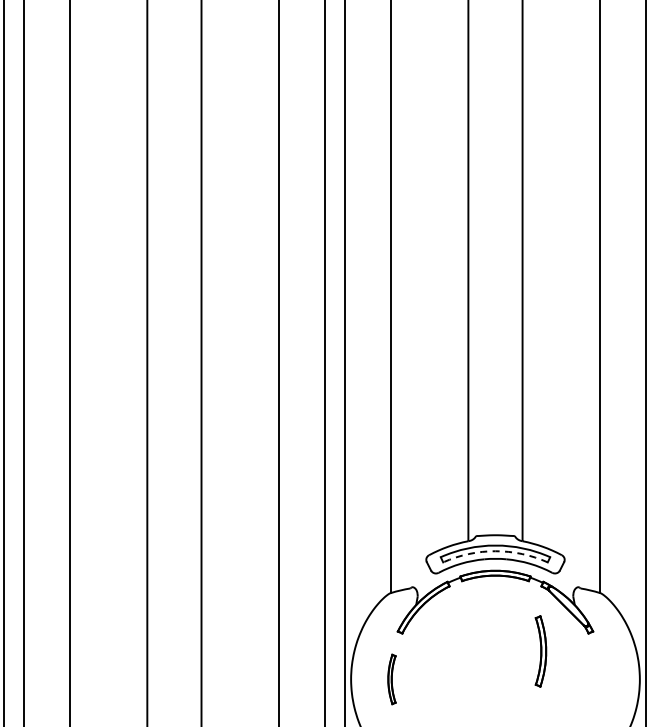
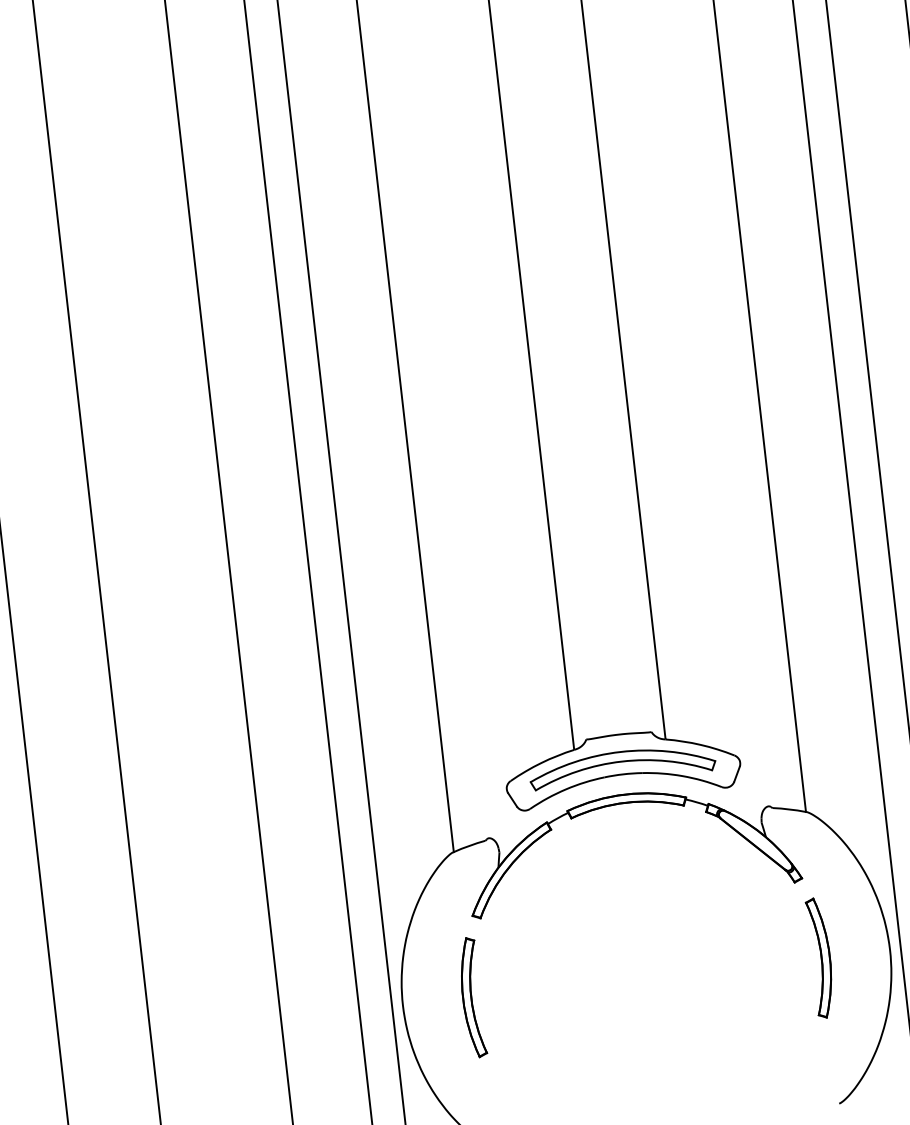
arc: (495, 551) -> (621, 762), dashed -> solid
part: (540, 651) -> (820, 958), moved
part: (391, 679) -> (471, 997), size x1.43

